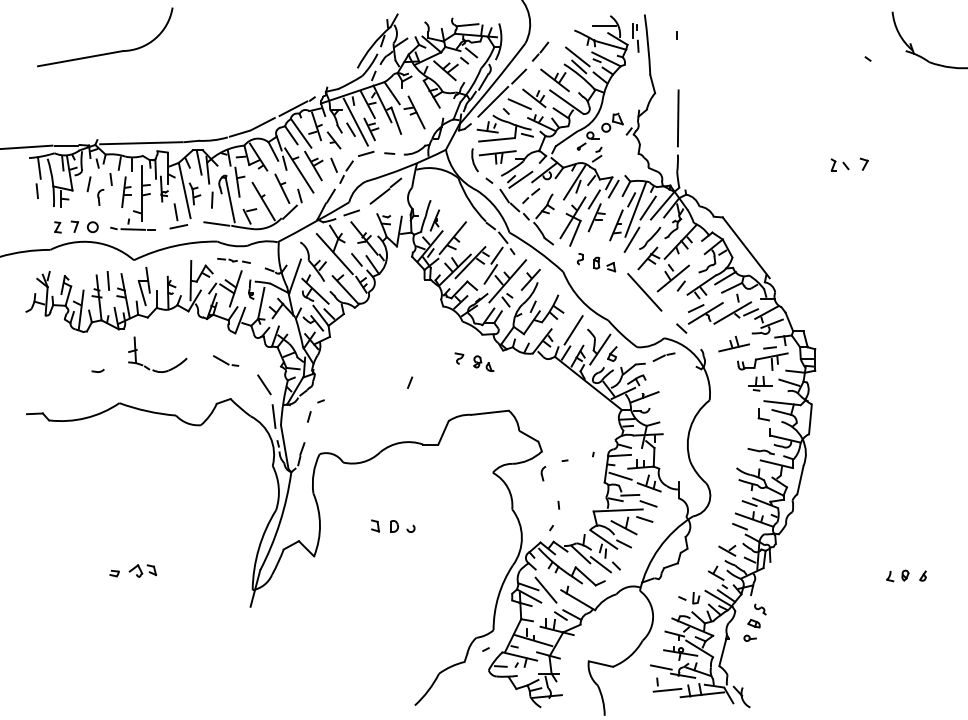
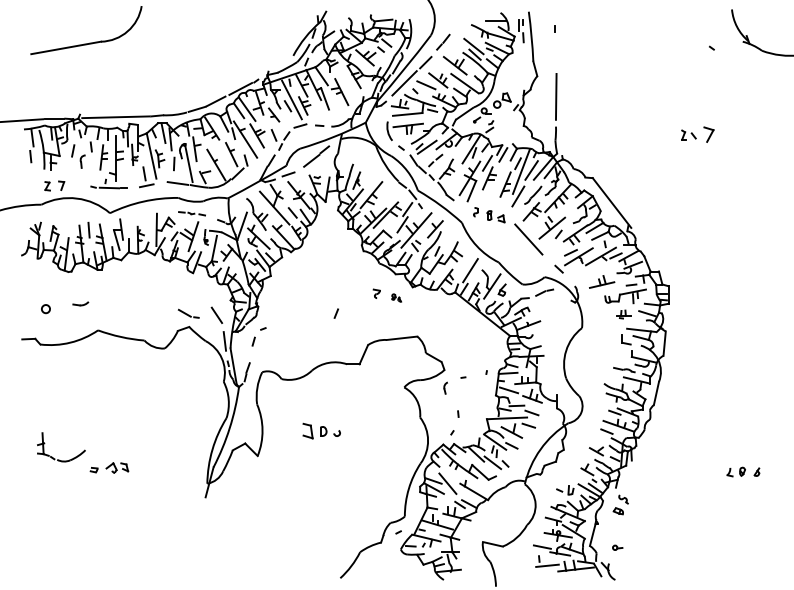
part: (863, 163) -> (708, 133), size x1.6
circle: (92, 227) -> (45, 309), moved
part: (226, 360) -> (189, 313), moved
part: (483, 363) -> (396, 297), size x0.6
part: (154, 369) -> (58, 459), moved
part: (97, 370) -> (80, 303), size x1.6
part: (760, 383) -> (623, 314), size x0.7
part: (375, 525) -> (308, 430), size x1.6
part: (749, 637) -> (617, 547), moved

